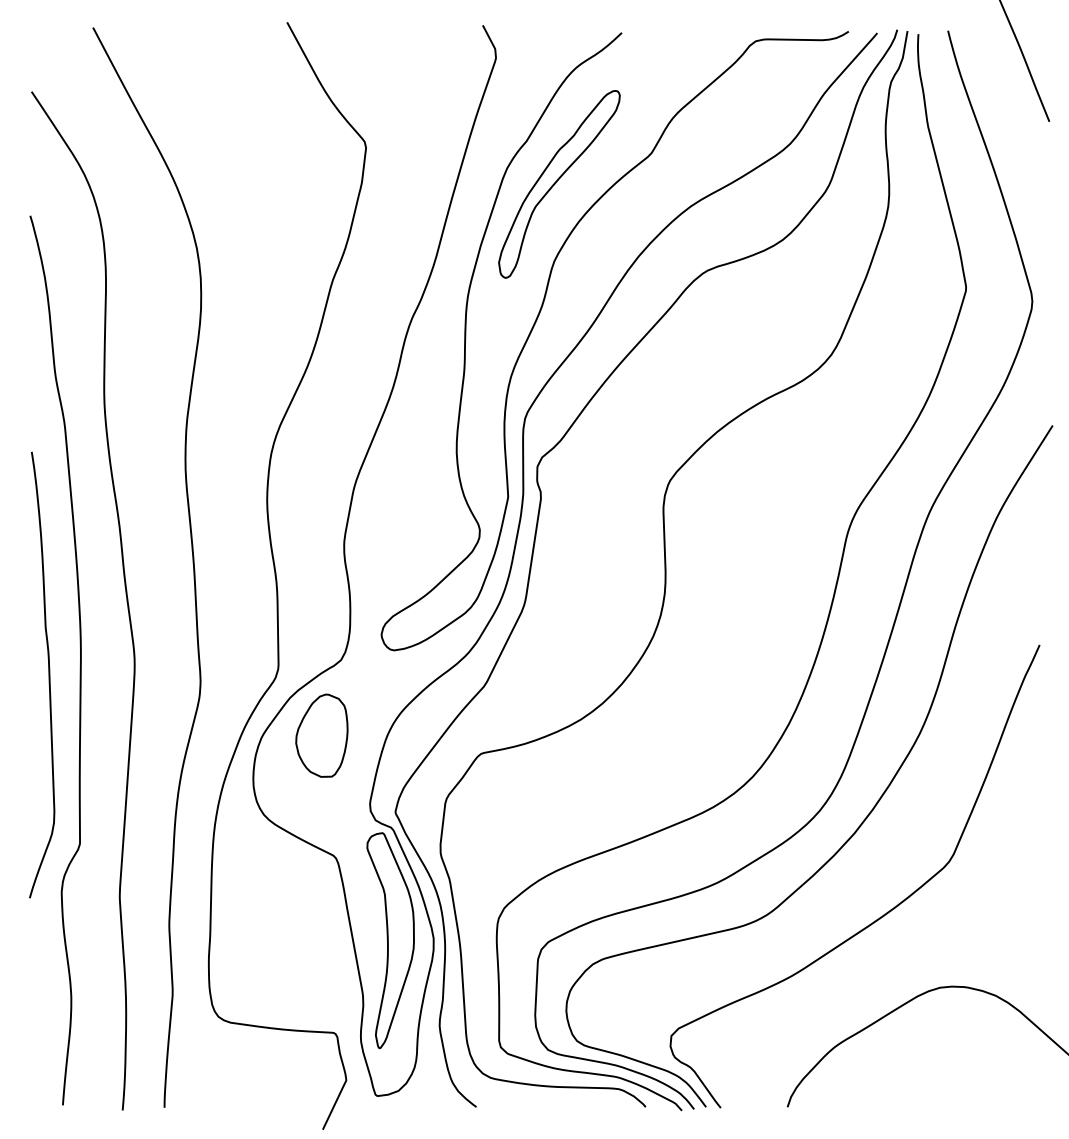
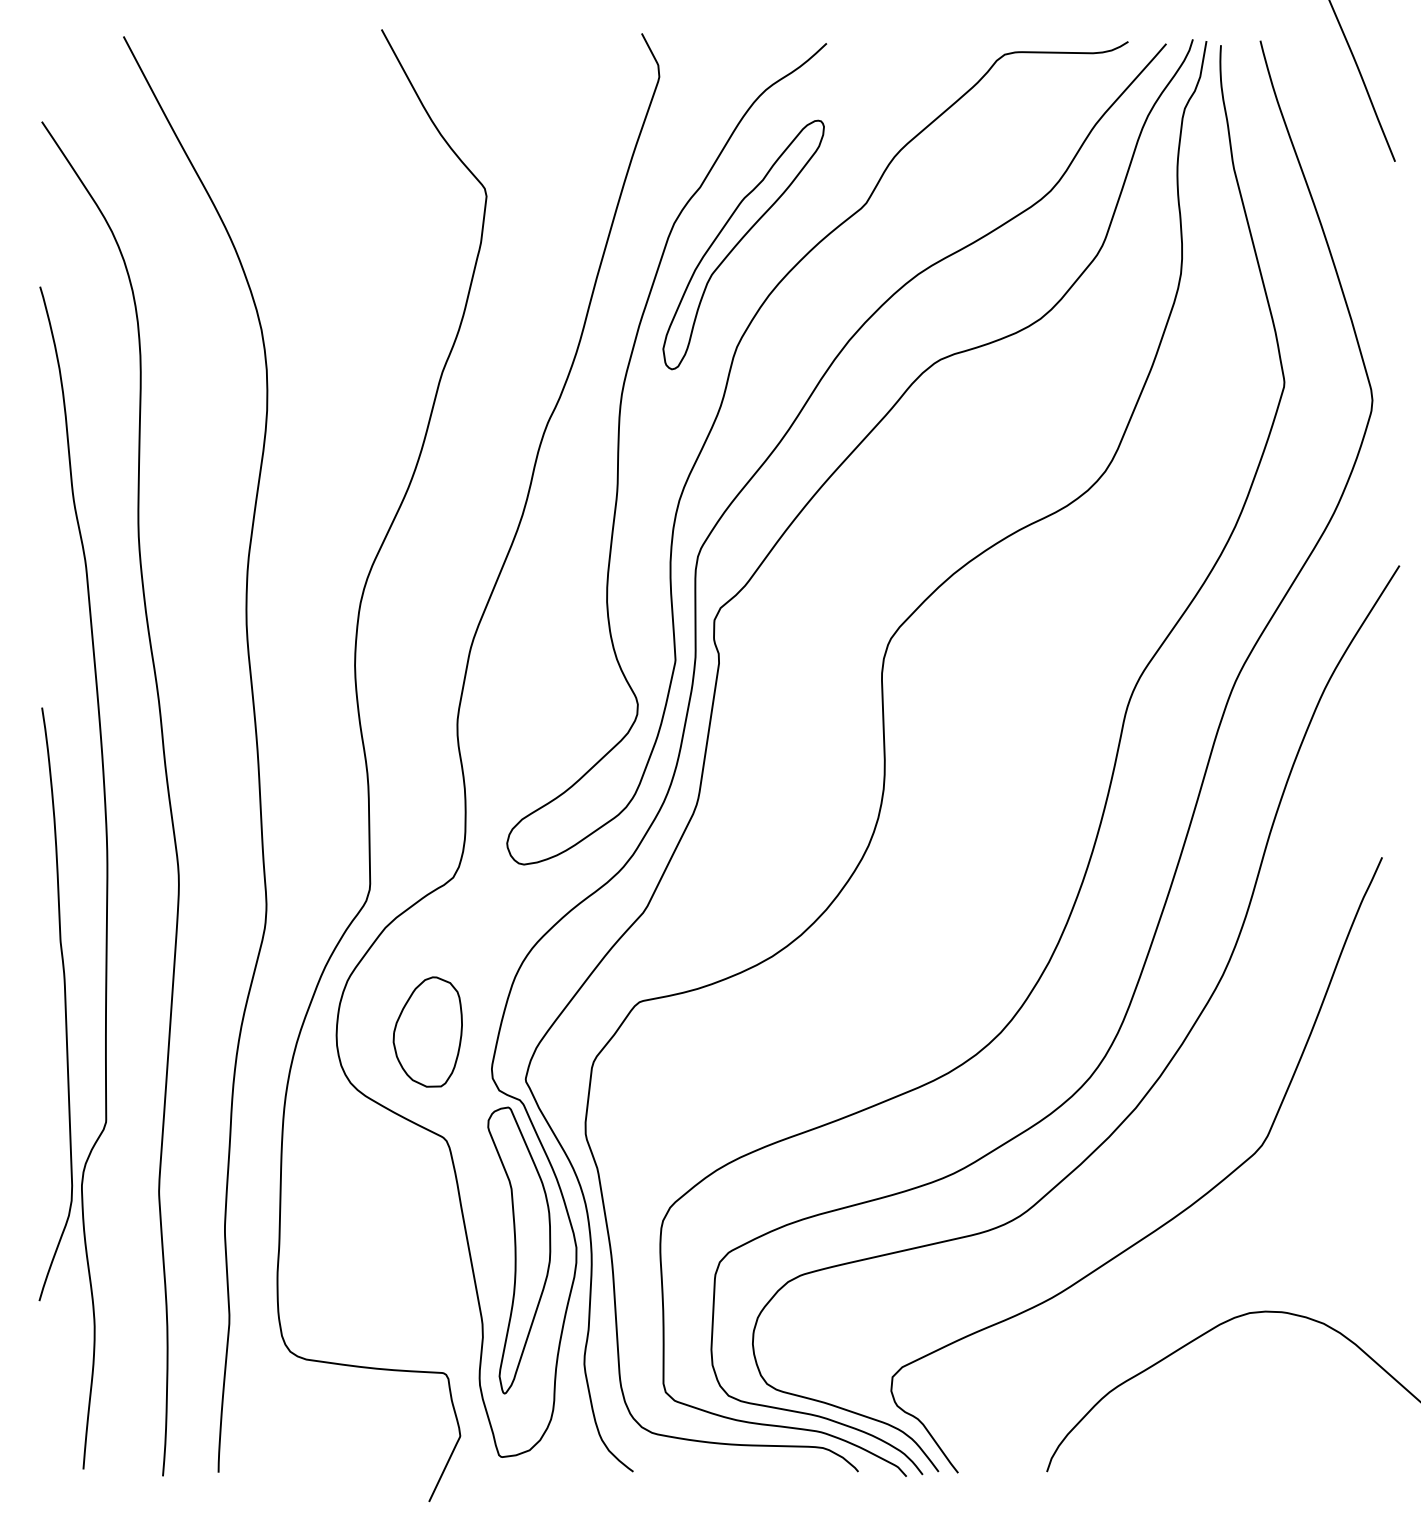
curve: (48, 675) -> (64, 1004), moved
part: (321, 735) -> (427, 1031), moved

